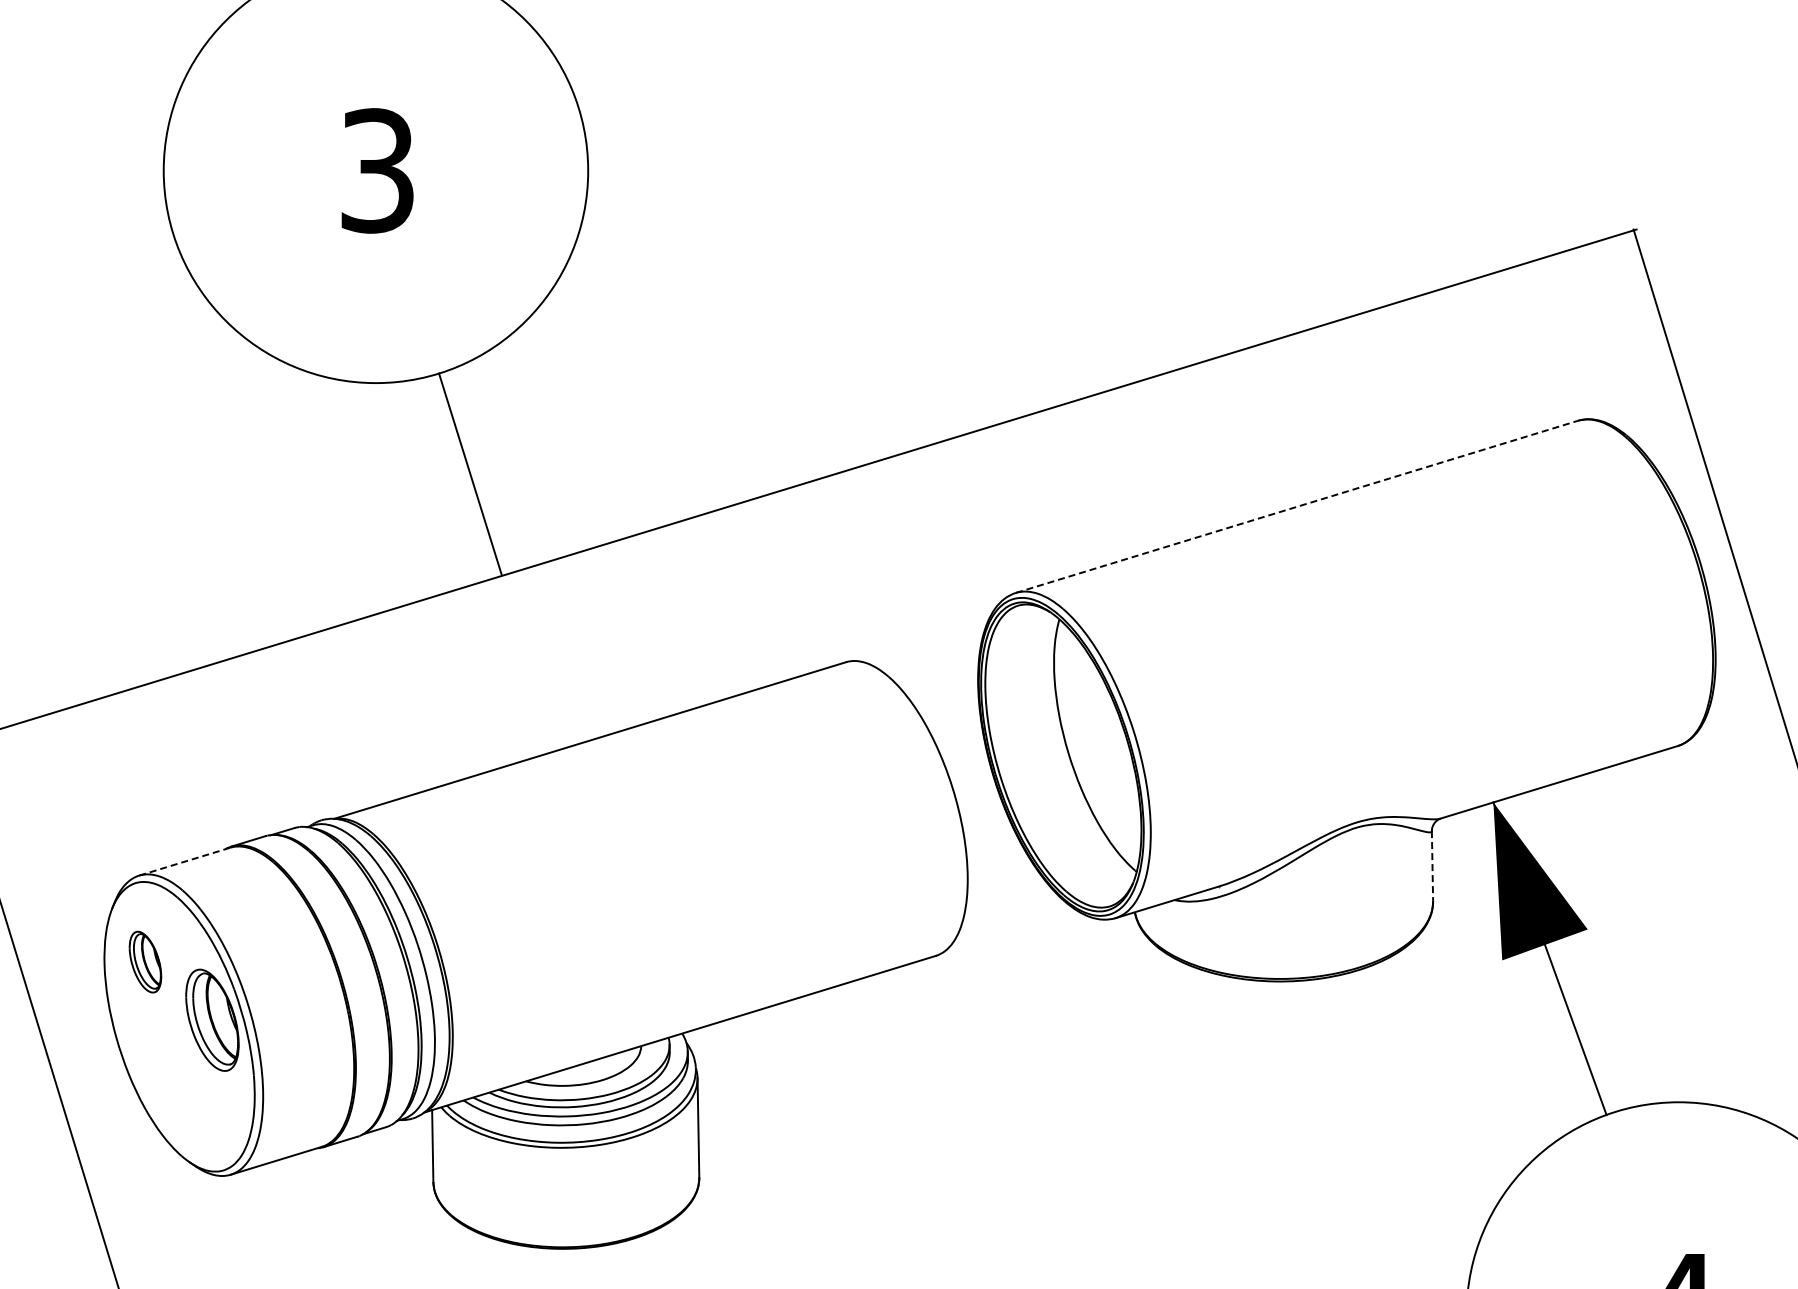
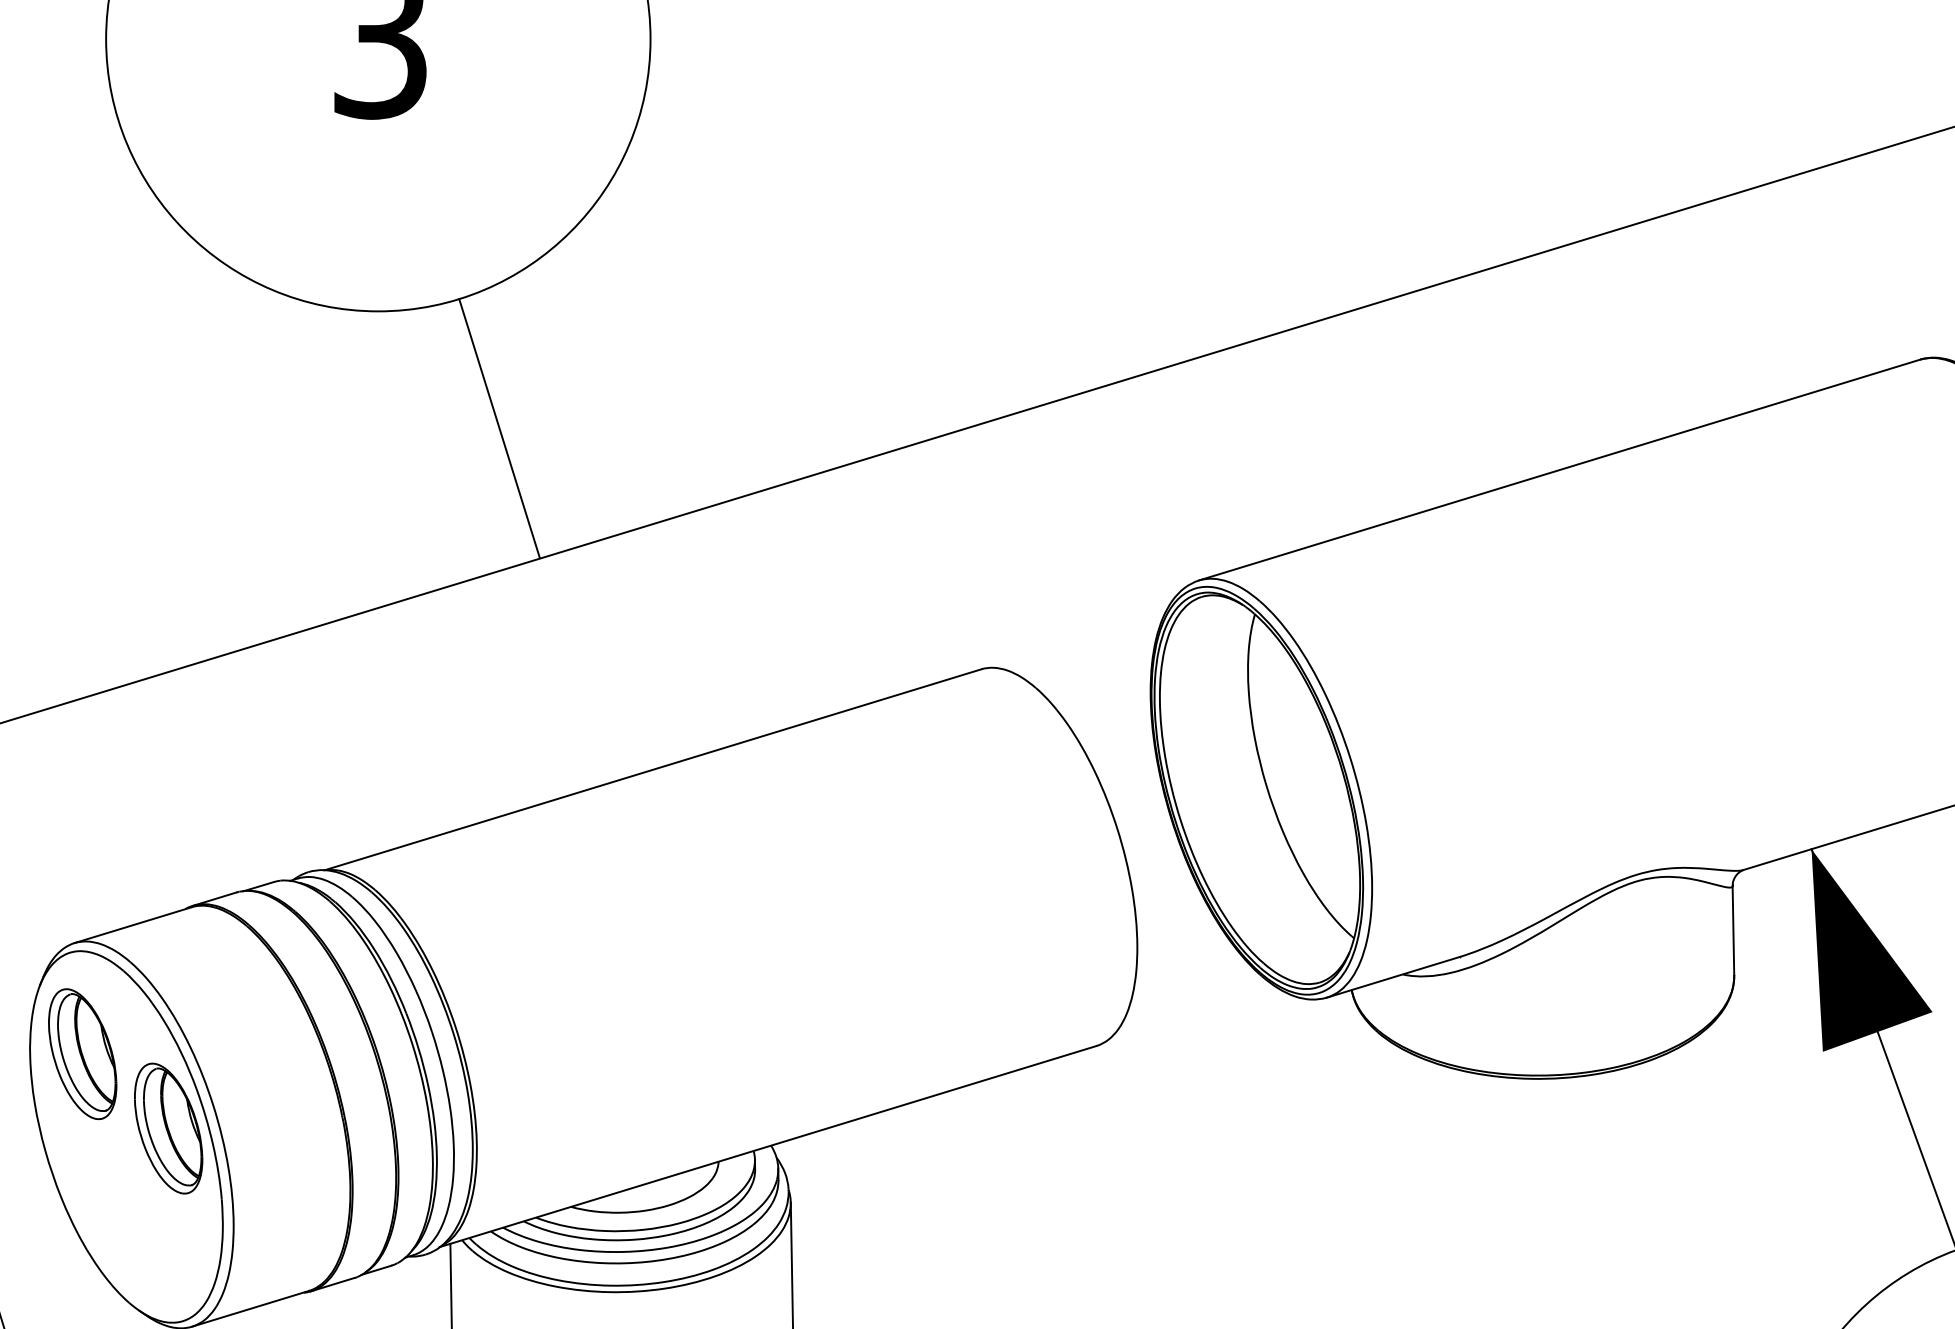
line: (1297, 506) -> (1560, 469), dashed -> solid
line: (184, 861) -> (132, 924), dashed -> solid
line: (1432, 865) -> (1733, 930), dashed -> solid
part: (145, 961) -> (82, 1053), size x1.67

